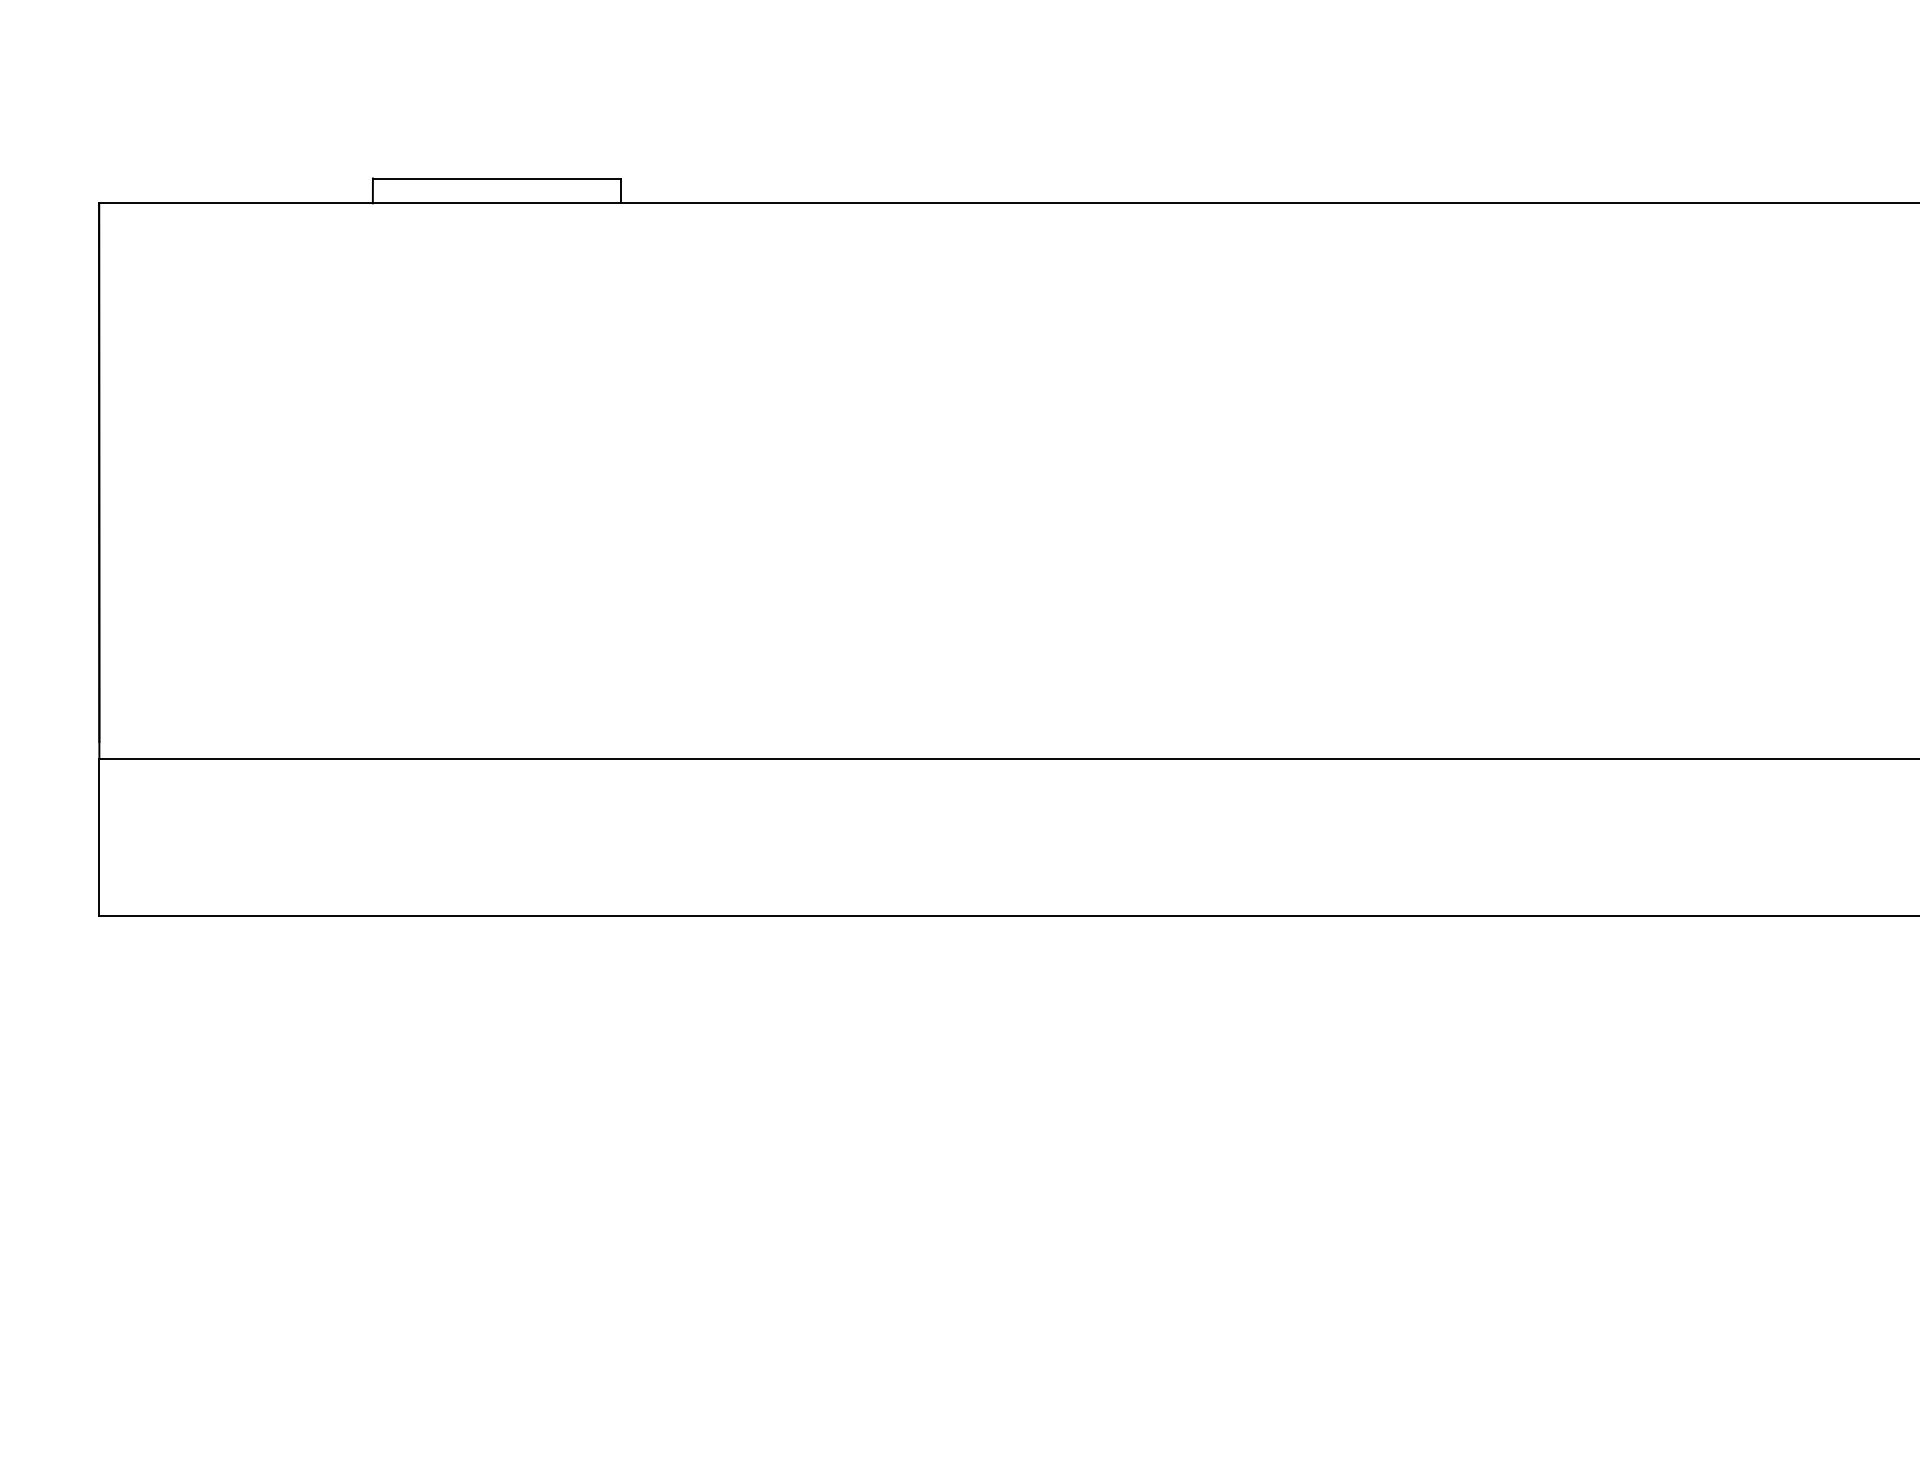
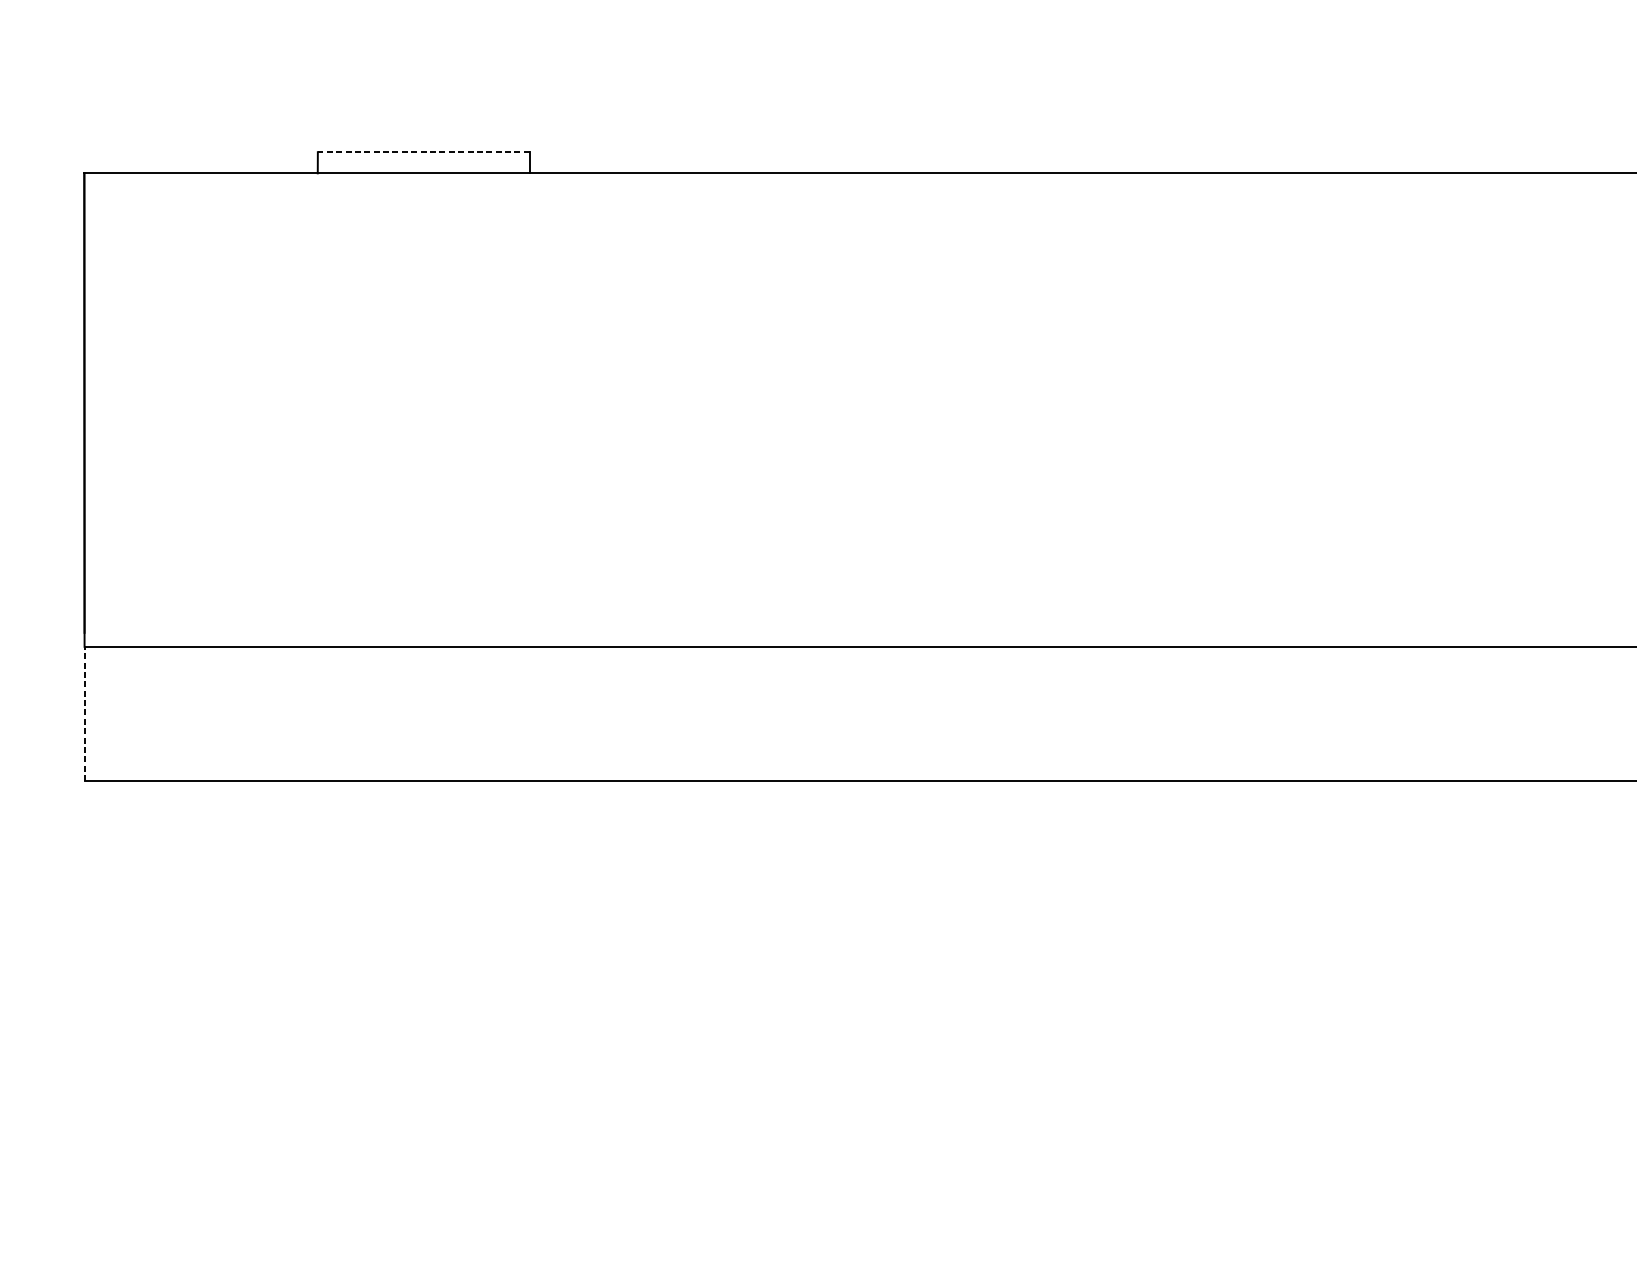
line: (496, 178) -> (423, 152), solid -> dashed
line: (99, 837) -> (84, 714), solid -> dashed

